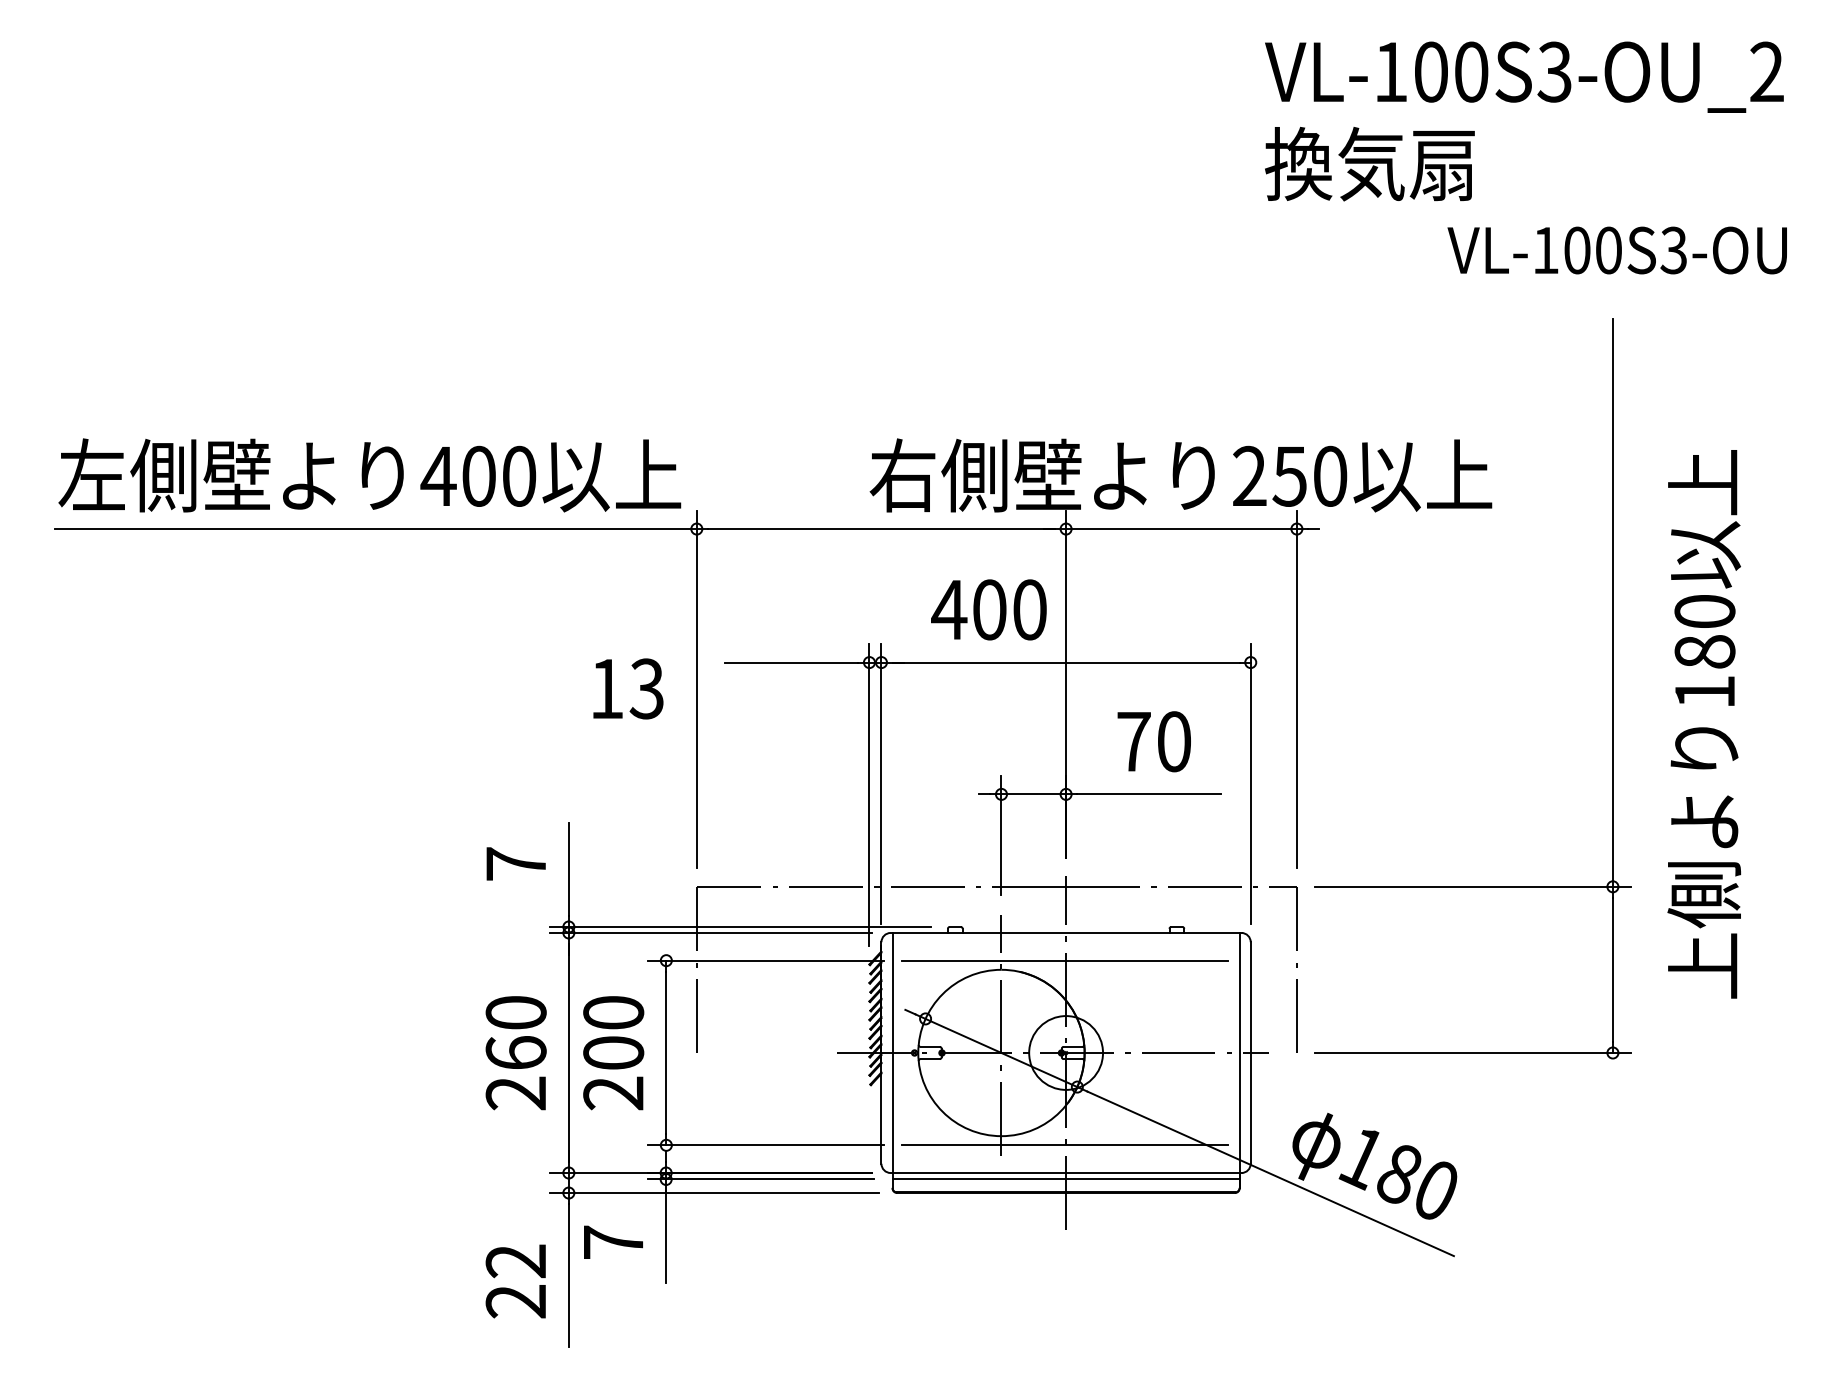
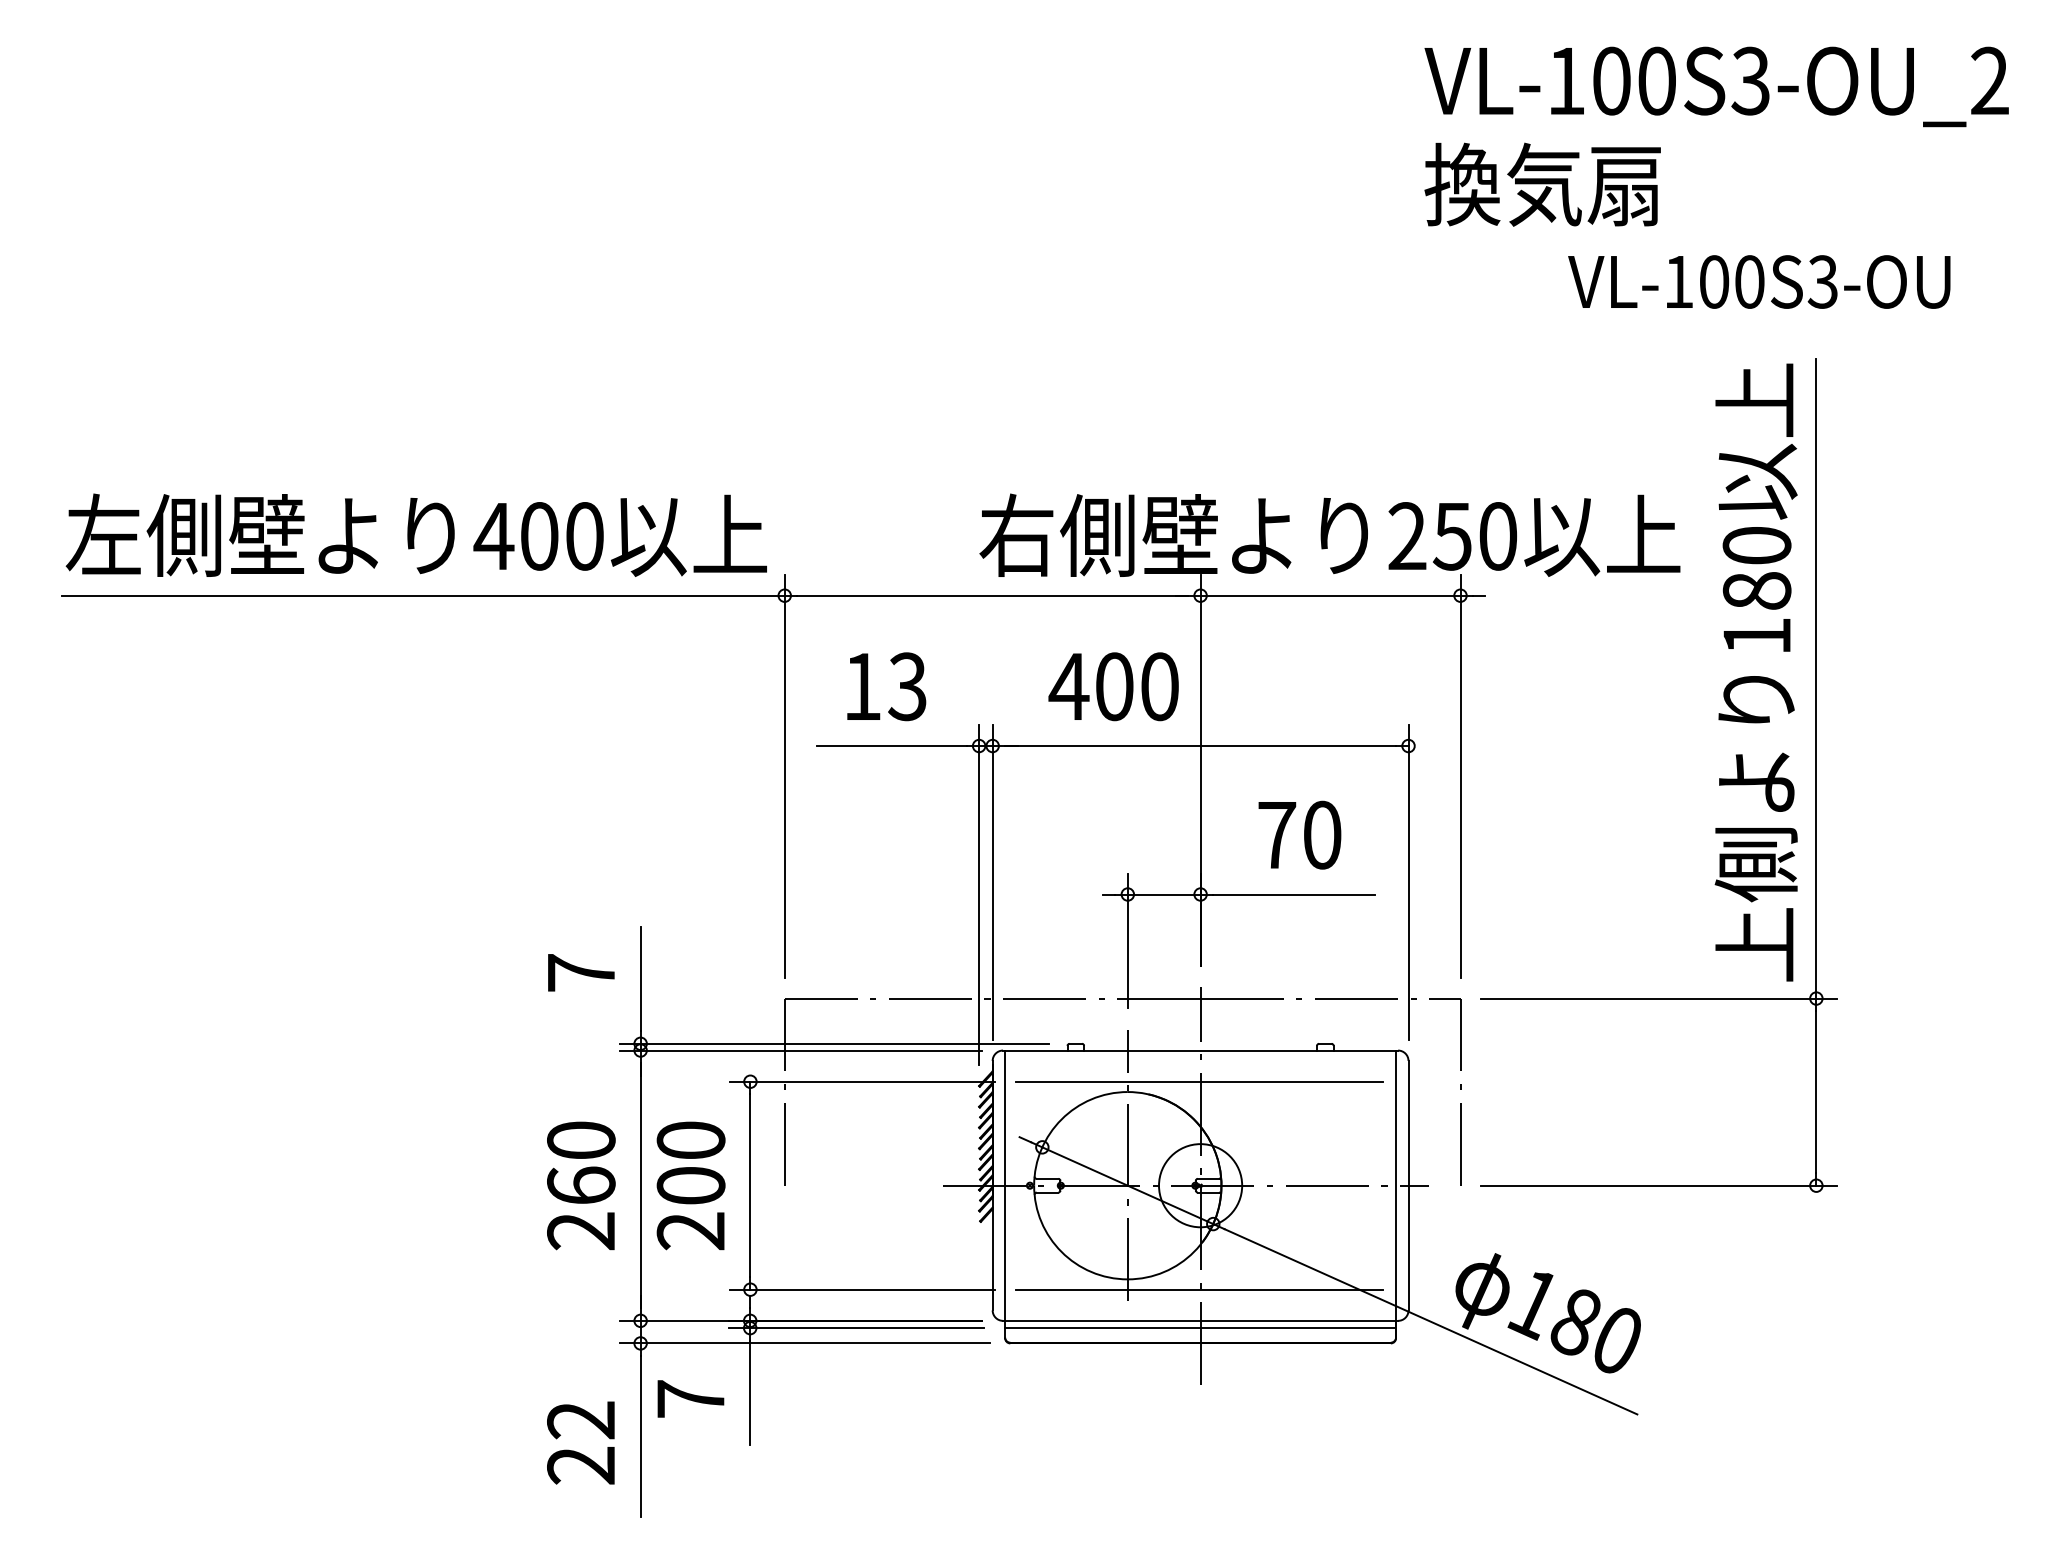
text: (1617, 250) -> (1759, 281), moved
text: (628, 688) -> (886, 686), moved
text: (1703, 724) -> (1755, 672), moved

